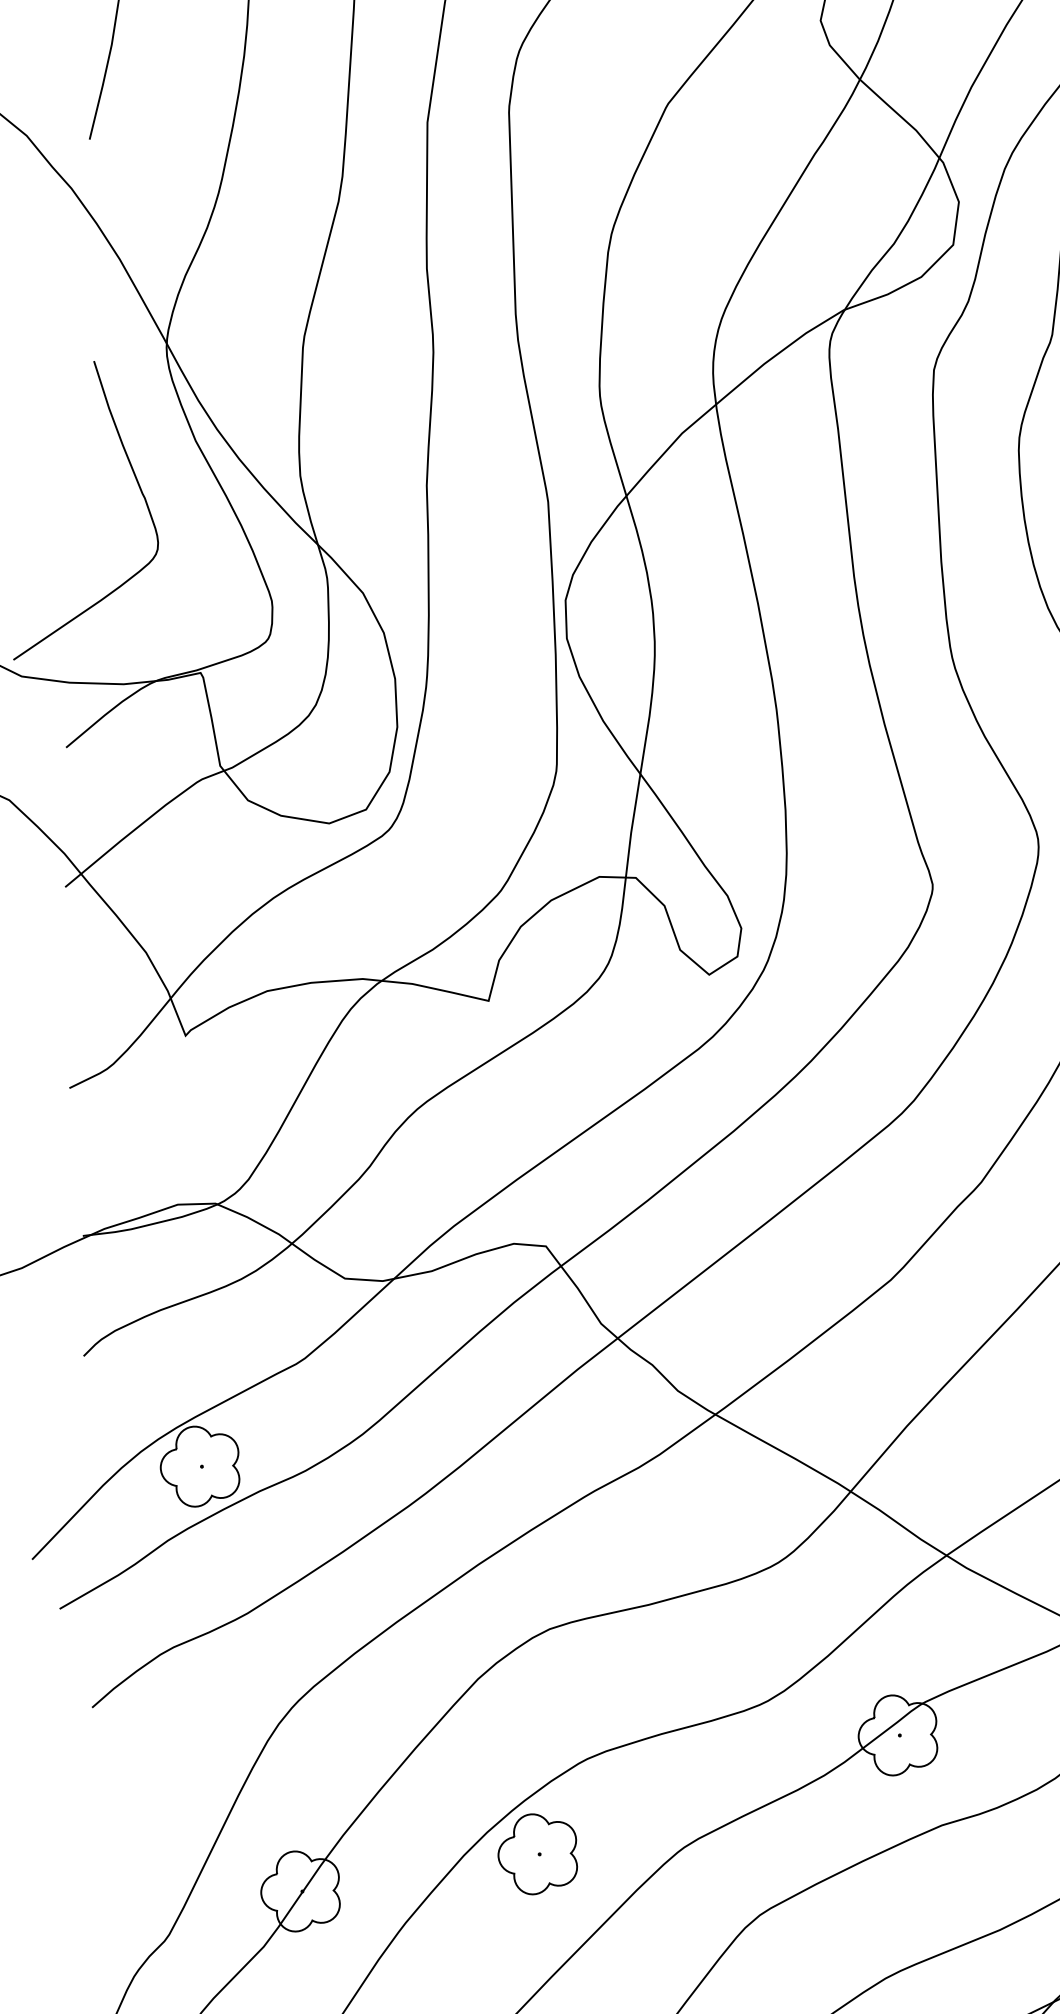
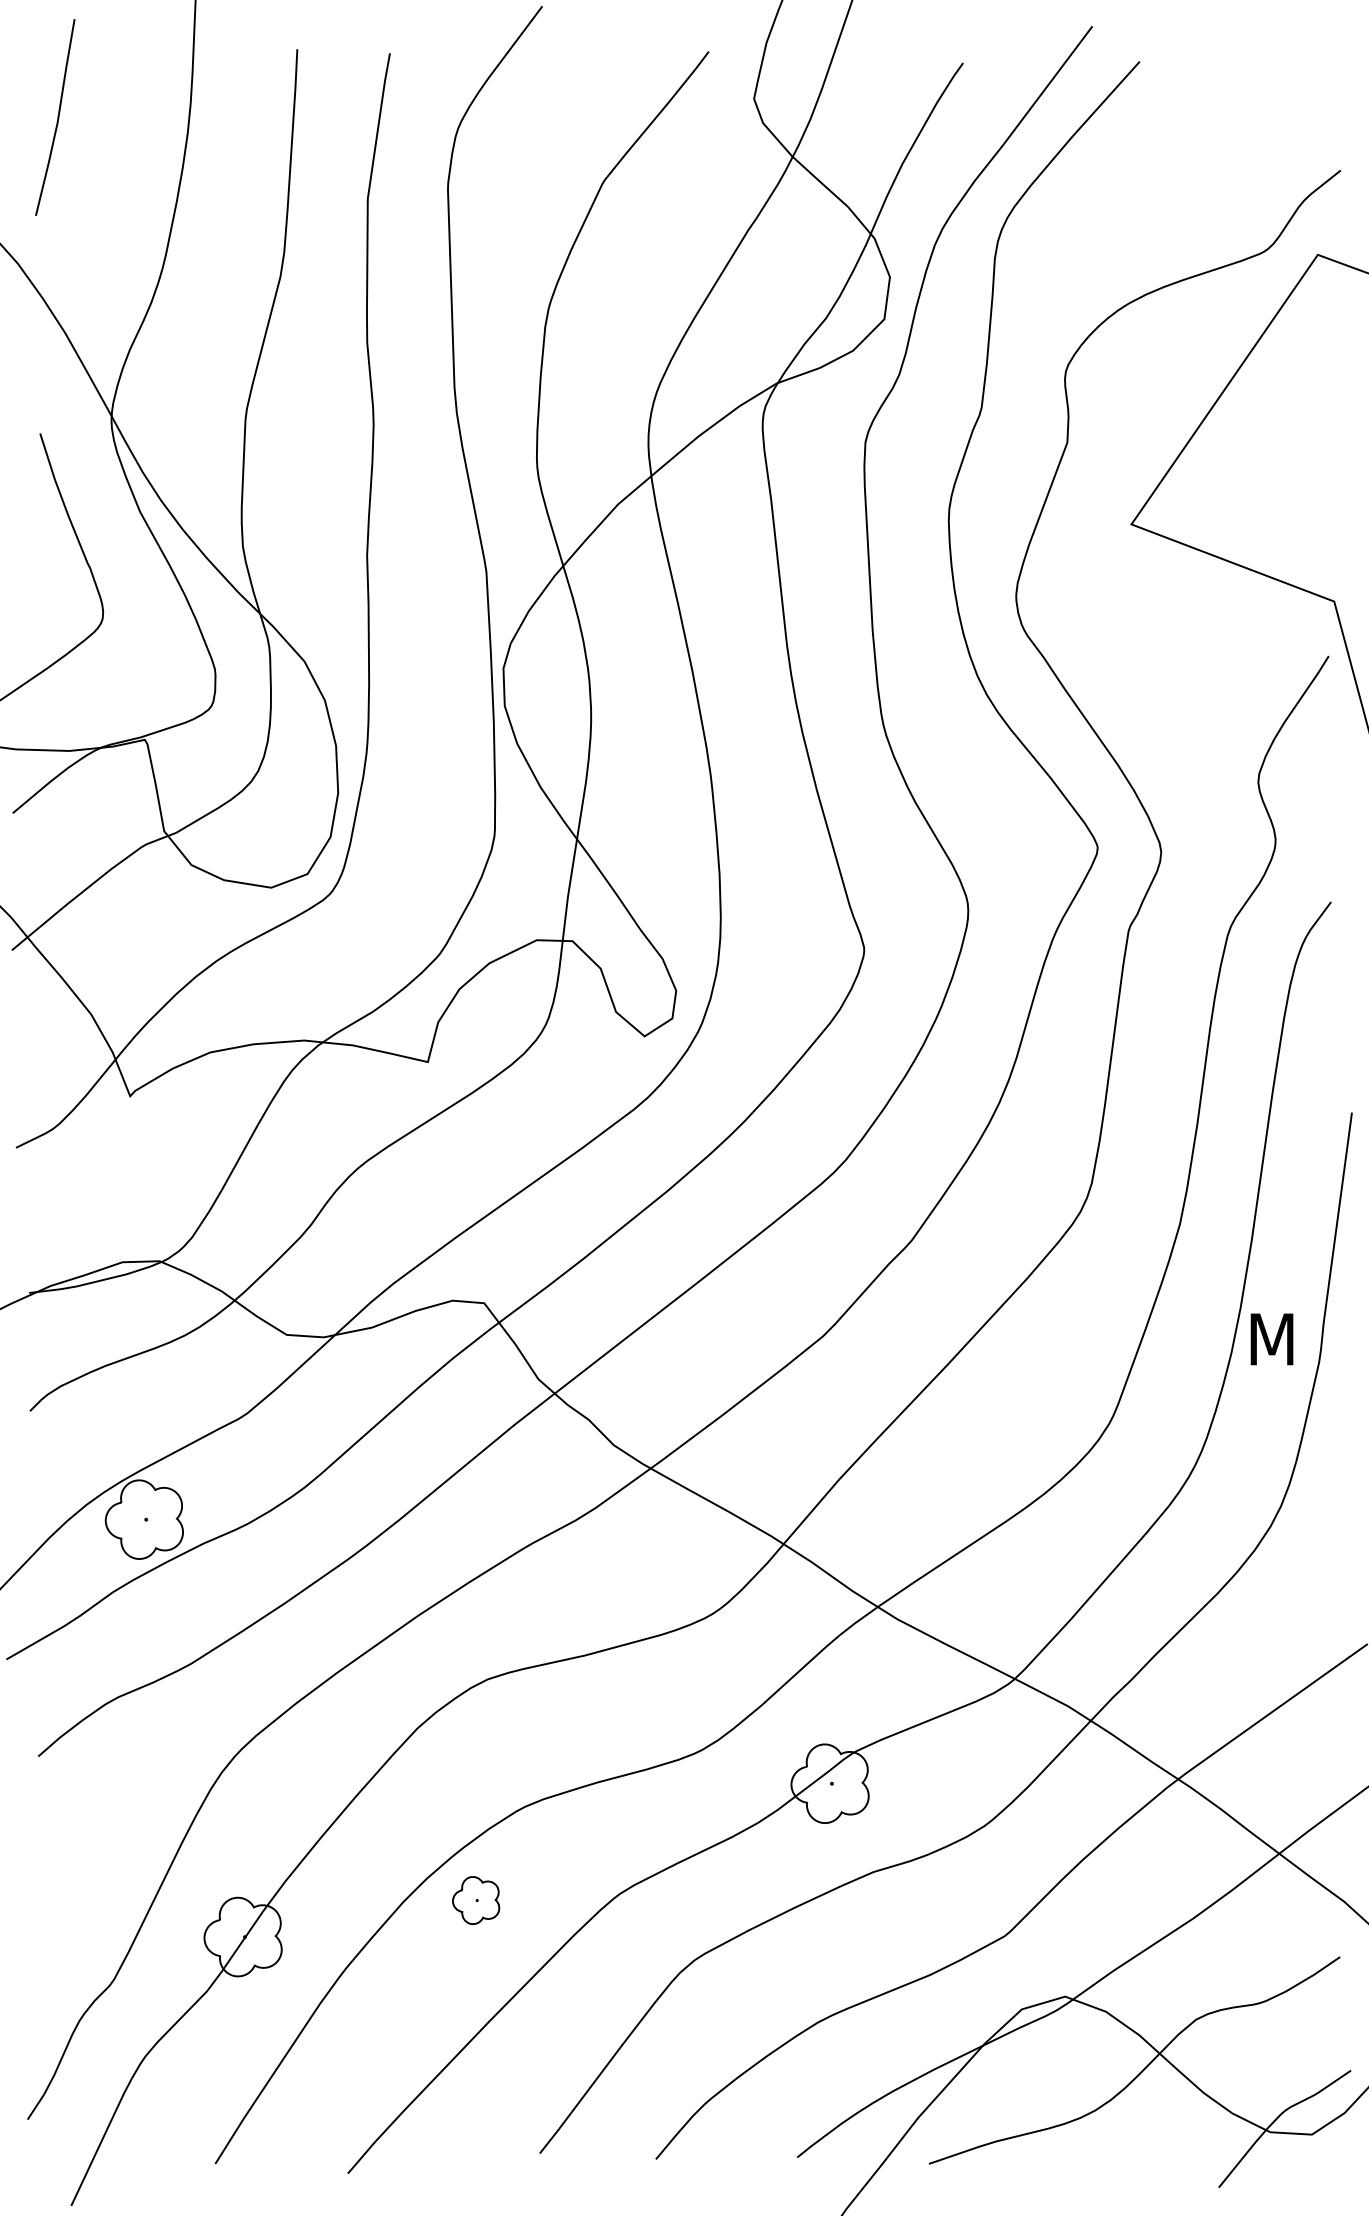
part: (537, 1854) -> (475, 1900), size x0.6

